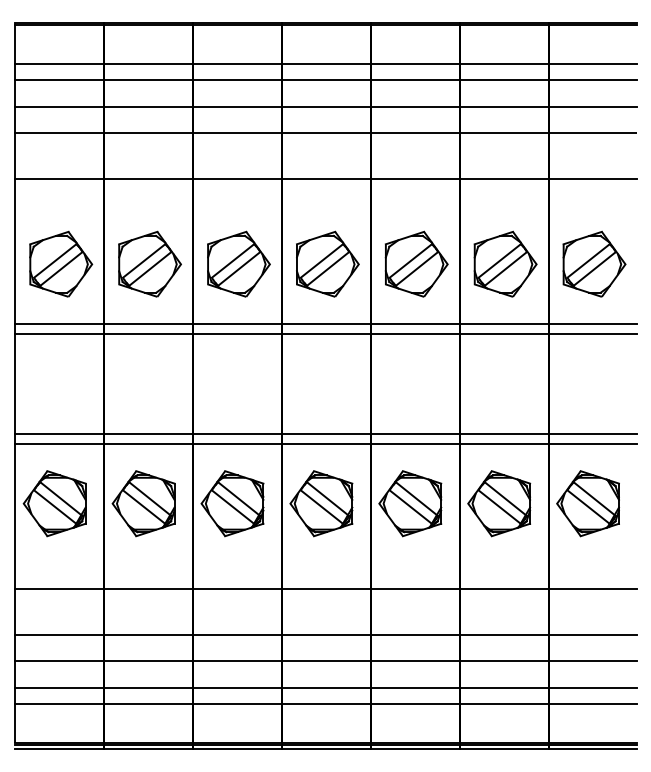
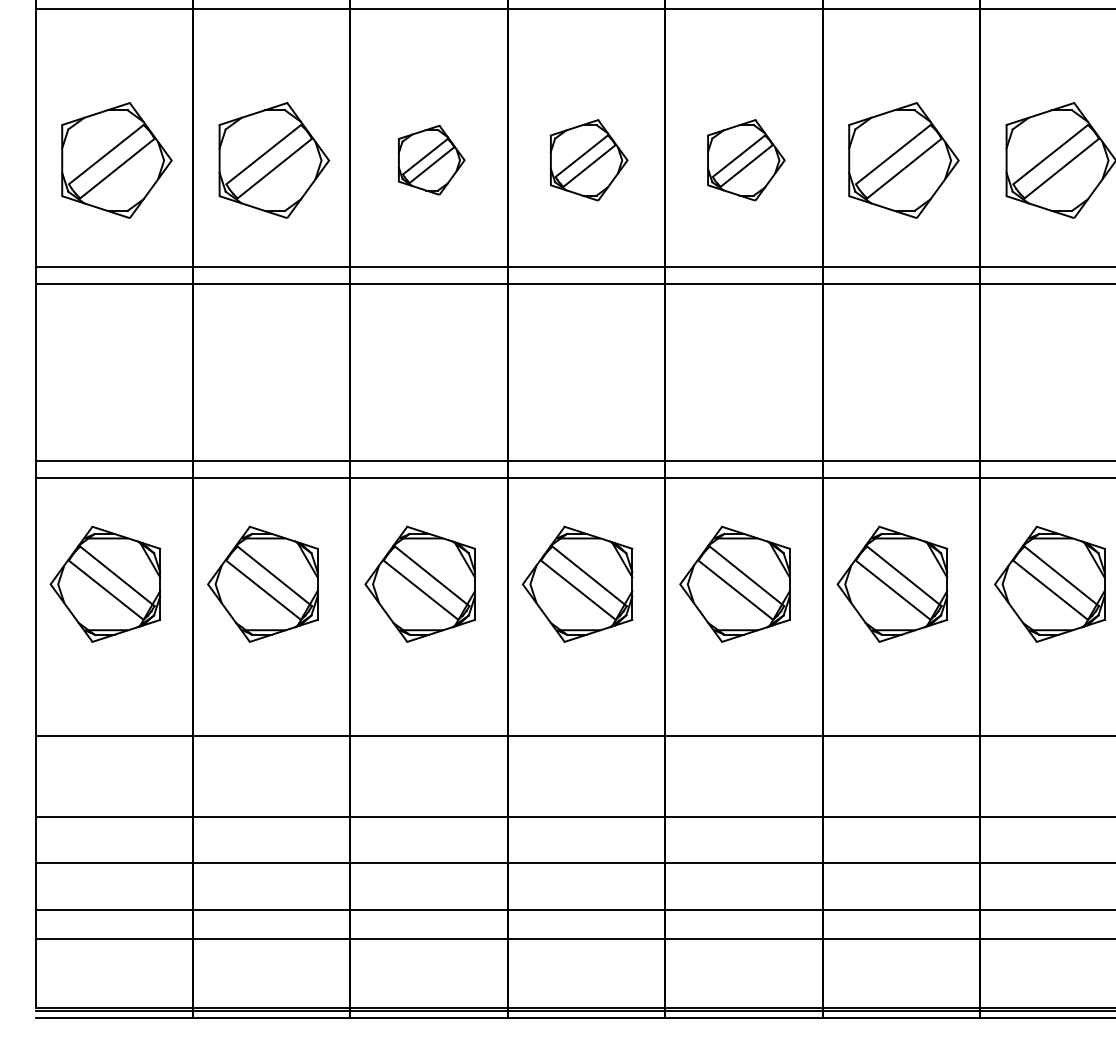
part: (238, 263) -> (430, 159), size x0.6
part: (327, 263) -> (588, 159), size x0.7
part: (416, 263) -> (746, 159), size x0.7

